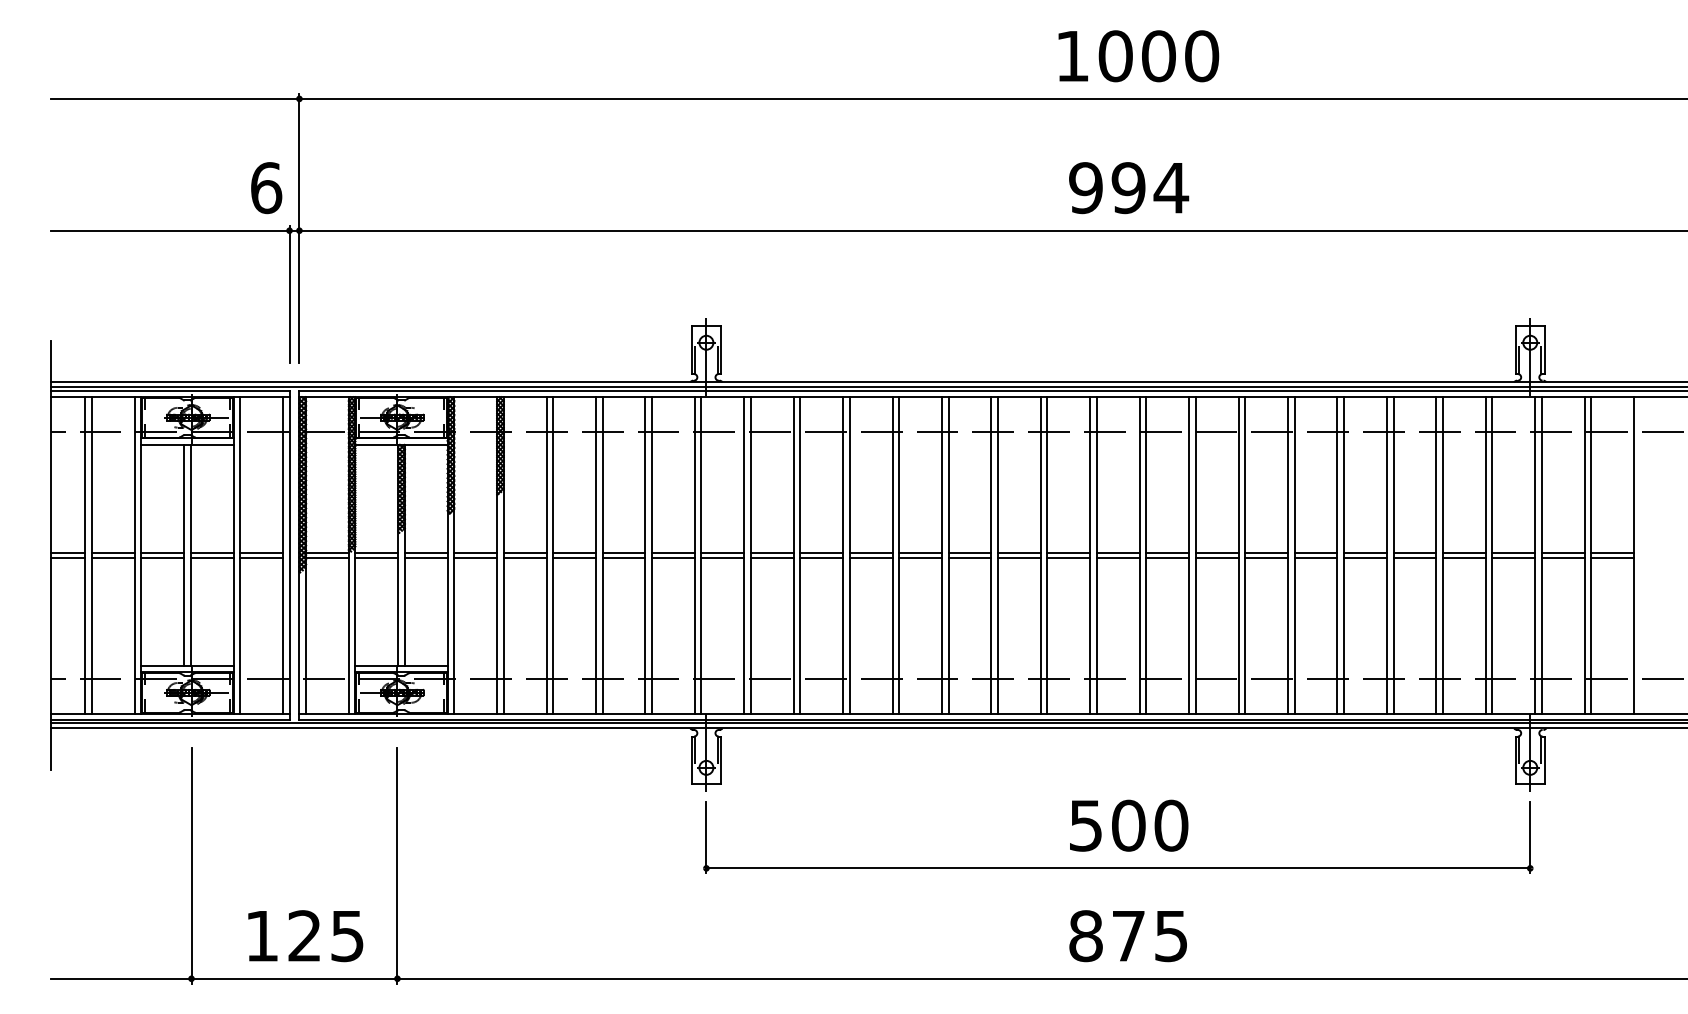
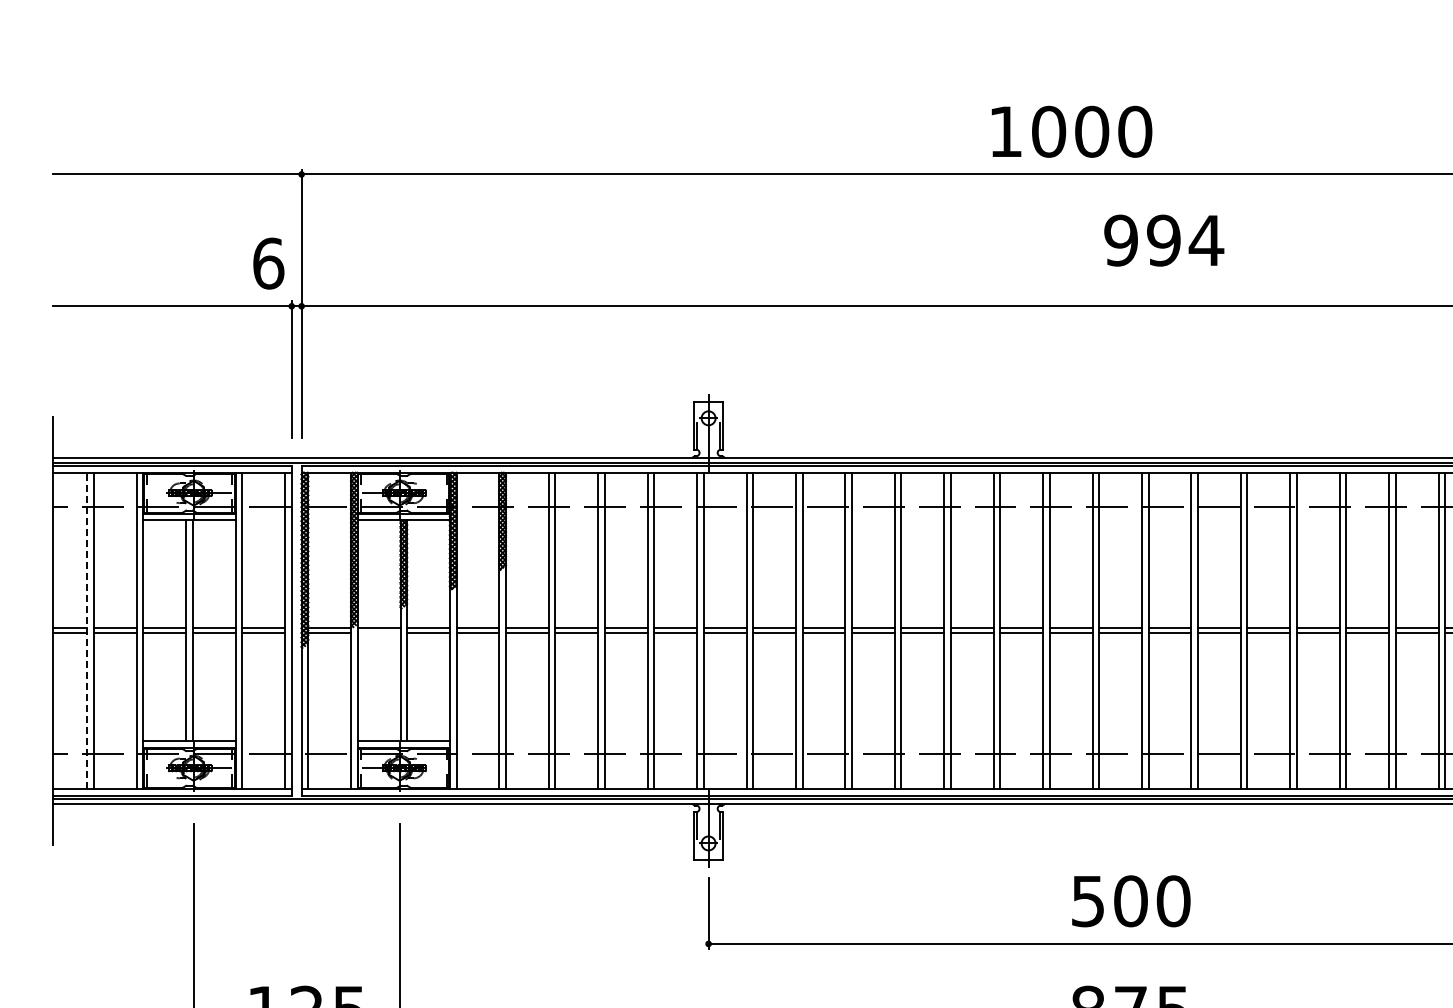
text: (1138, 56) -> (1071, 132), moved
text: (1129, 188) -> (1164, 241), moved
line: (85, 554) -> (87, 630), solid -> dashed
line: (376, 557) -> (378, 633), removed

